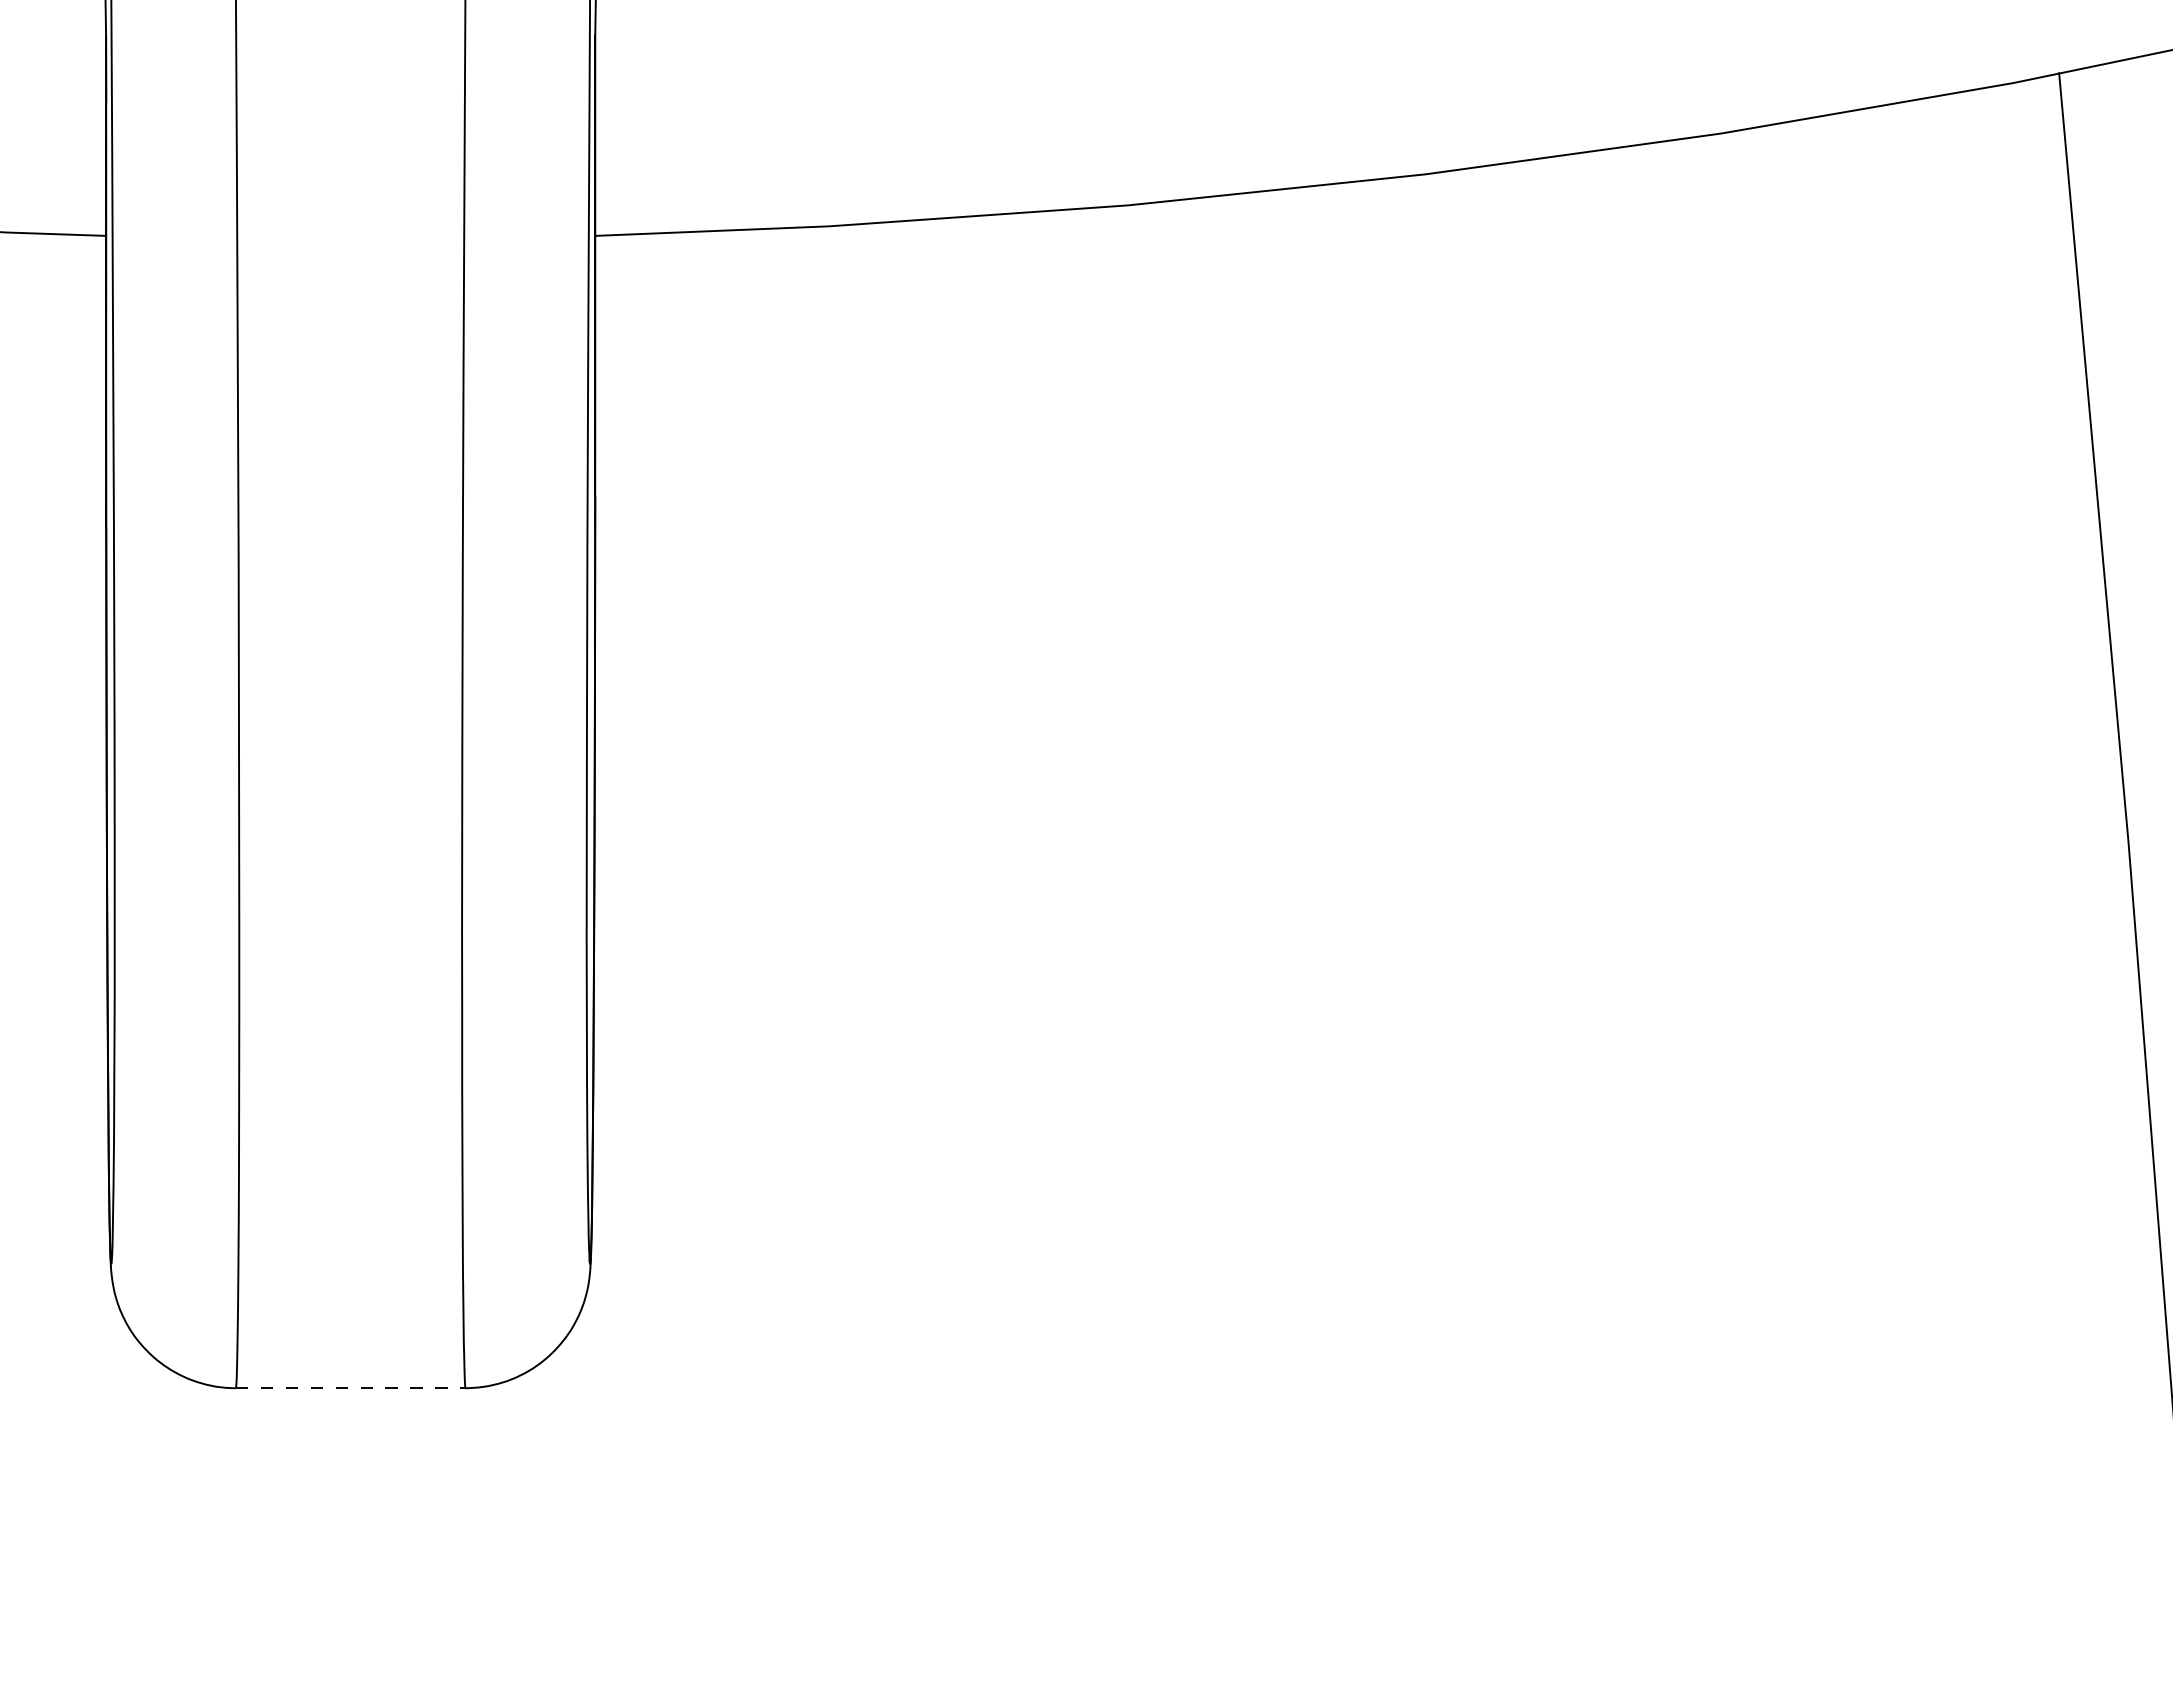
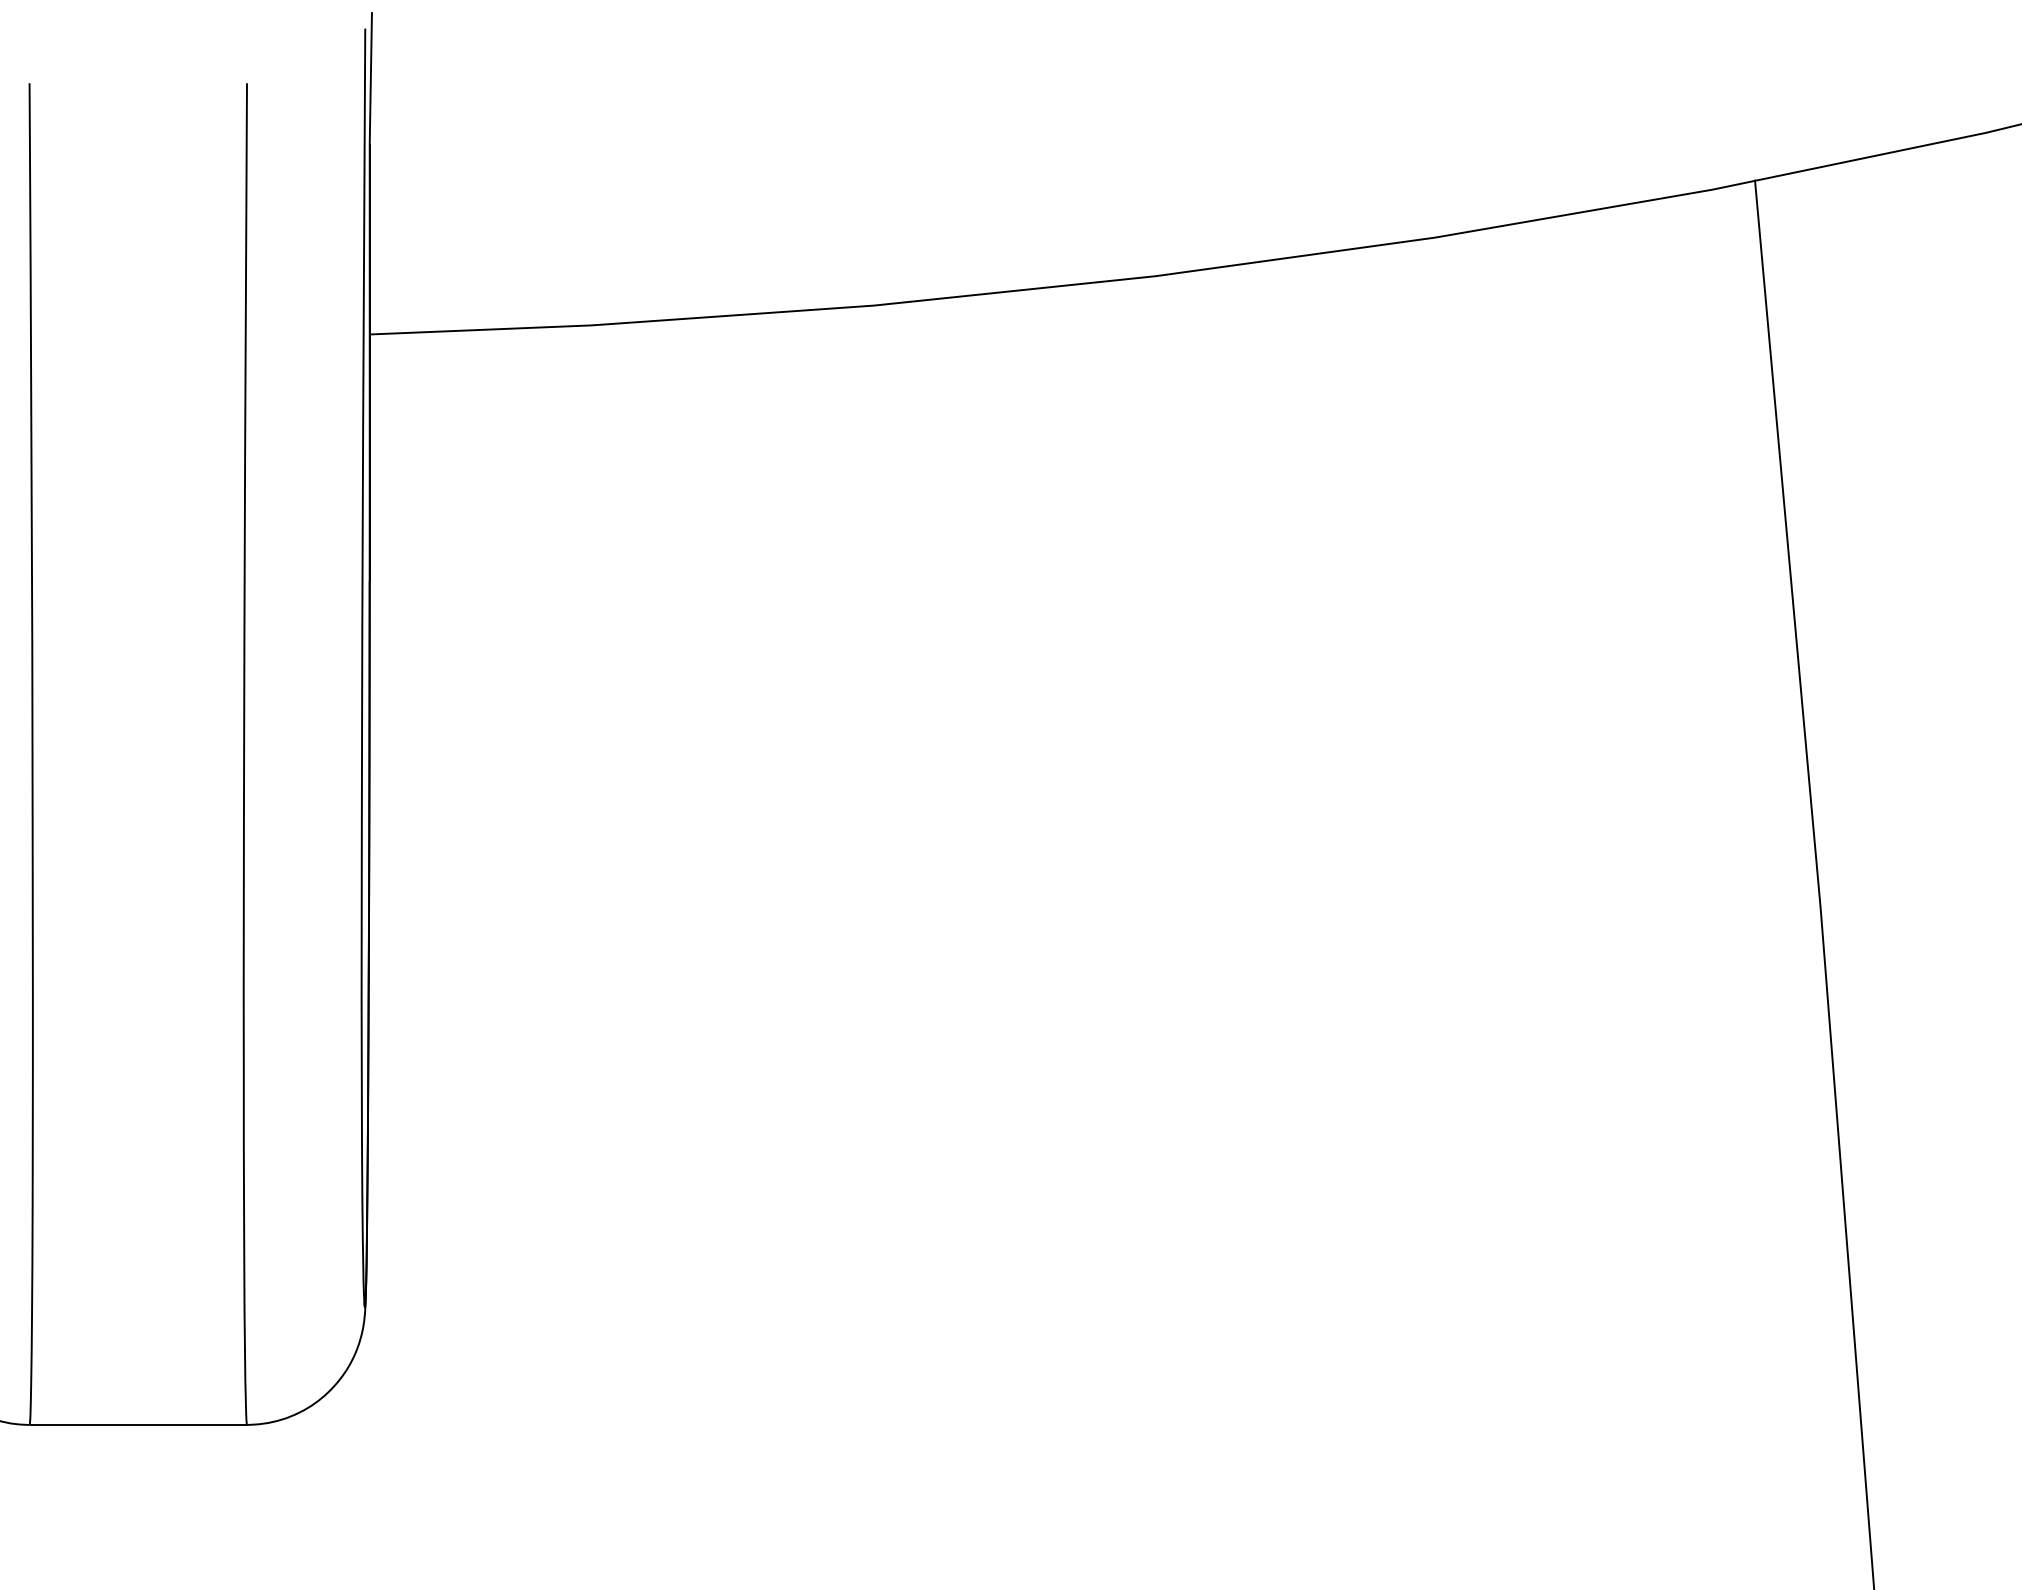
line: (350, 1388) -> (138, 1425), dashed -> solid

